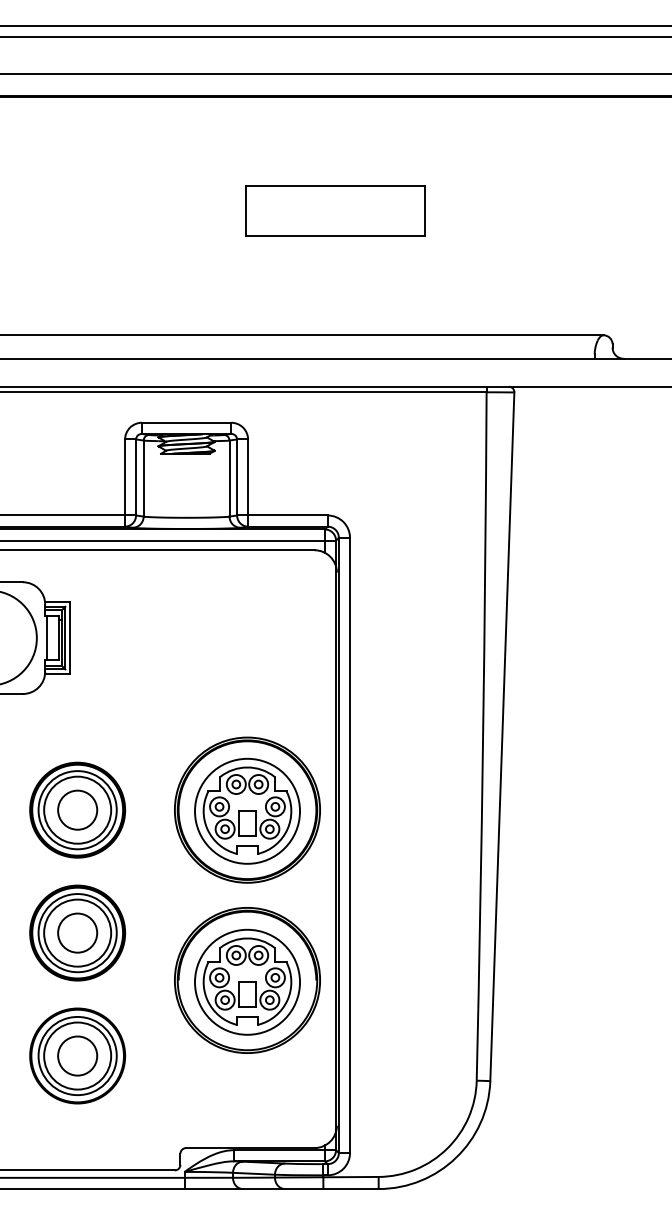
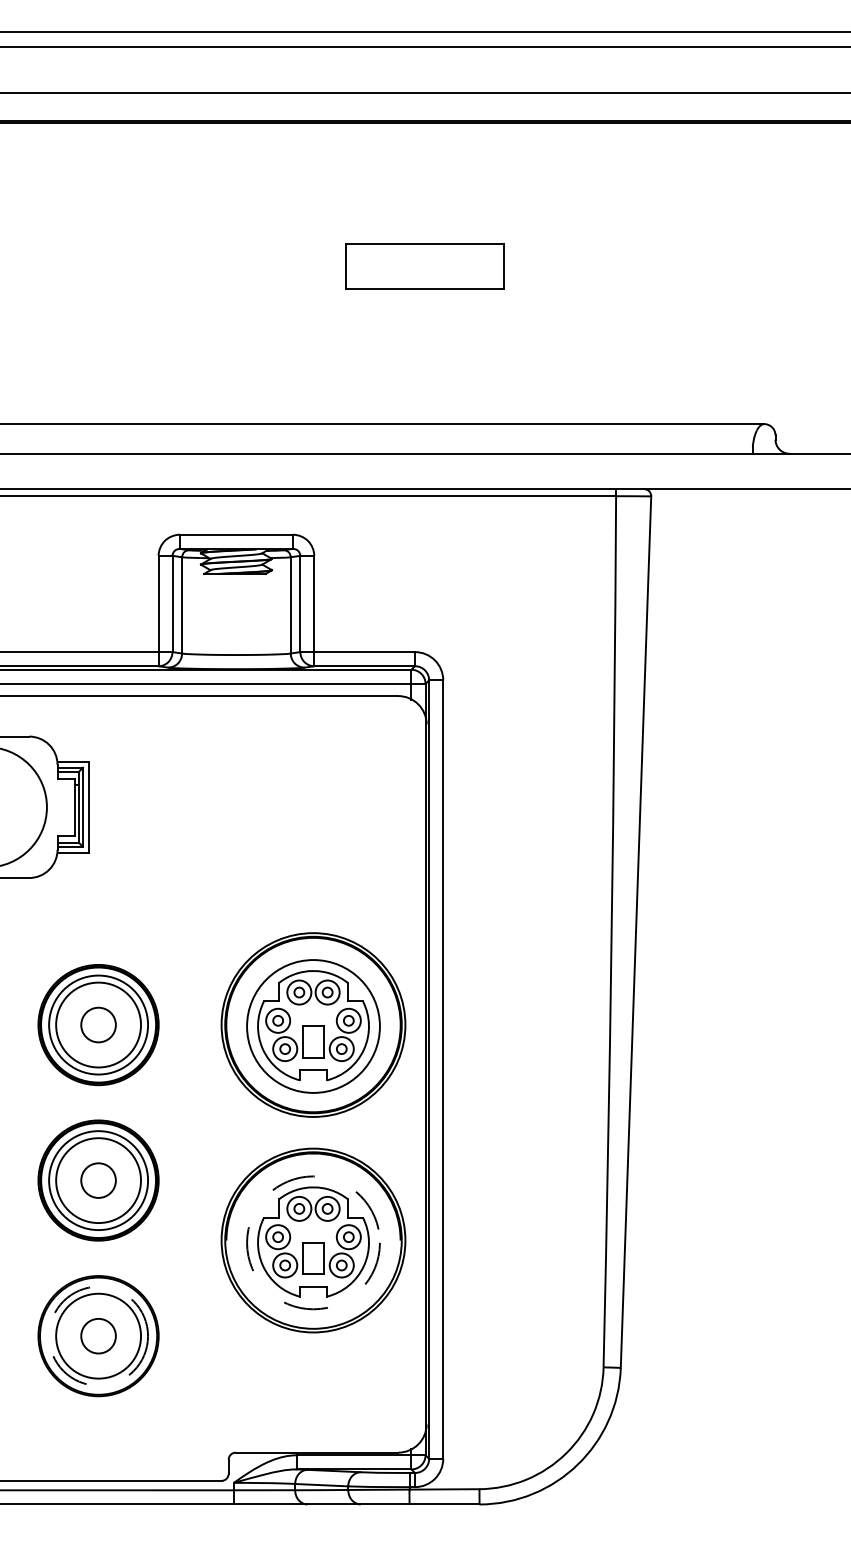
part: (335, 210) -> (424, 266), size x0.7
line: (47, 638) -> (60, 807), removed
circle: (77, 809) -> (98, 1024), size x0.7
circle: (77, 933) -> (98, 1180), size x0.7
circle: (247, 982) -> (313, 1242), solid -> dashed
circle: (77, 1055) -> (98, 1335), size x0.7
circle: (77, 1055) -> (98, 1335), solid -> dashed

